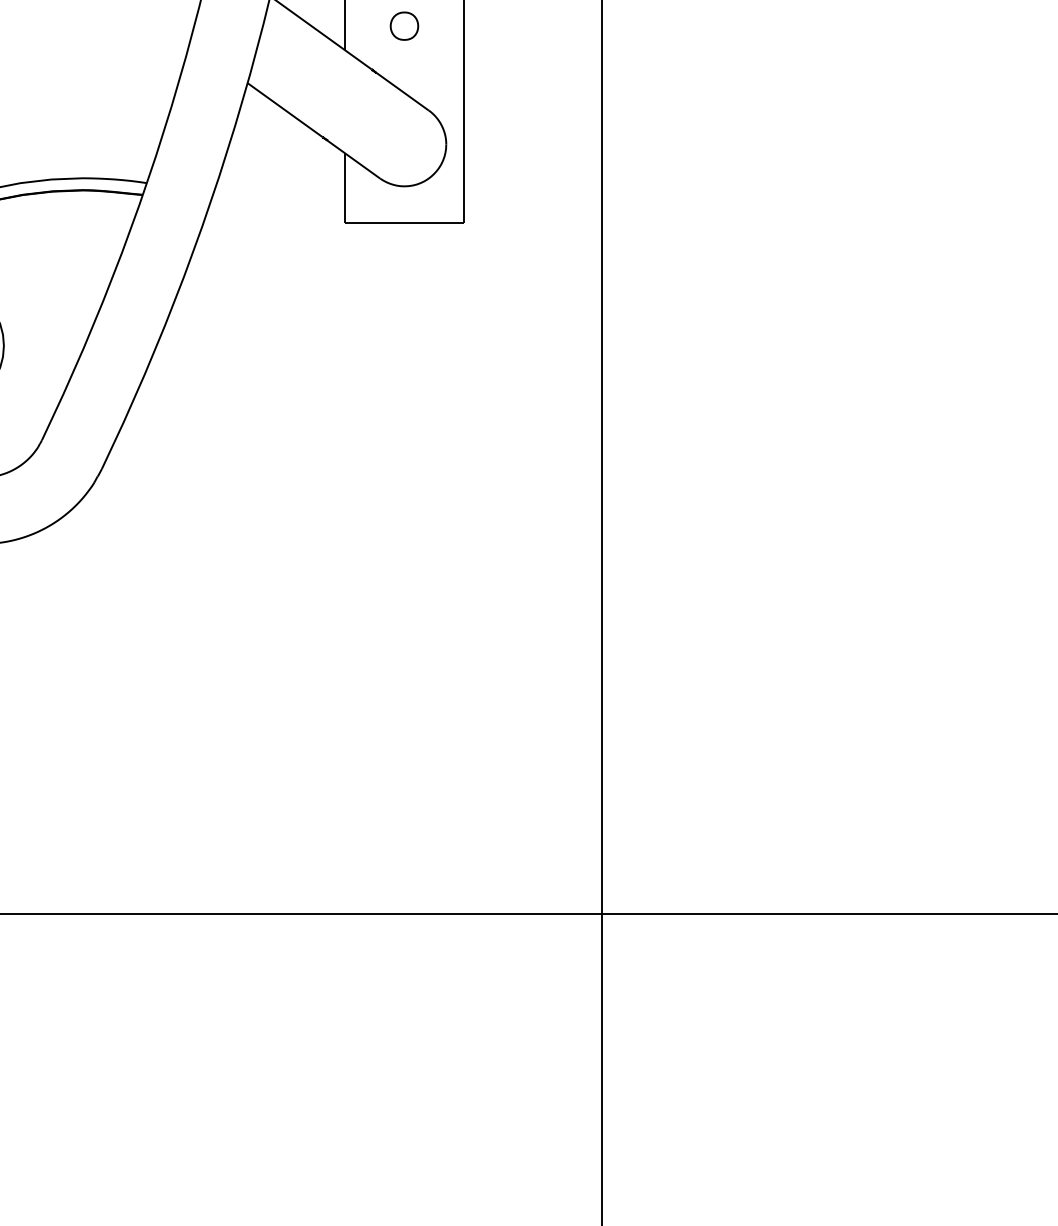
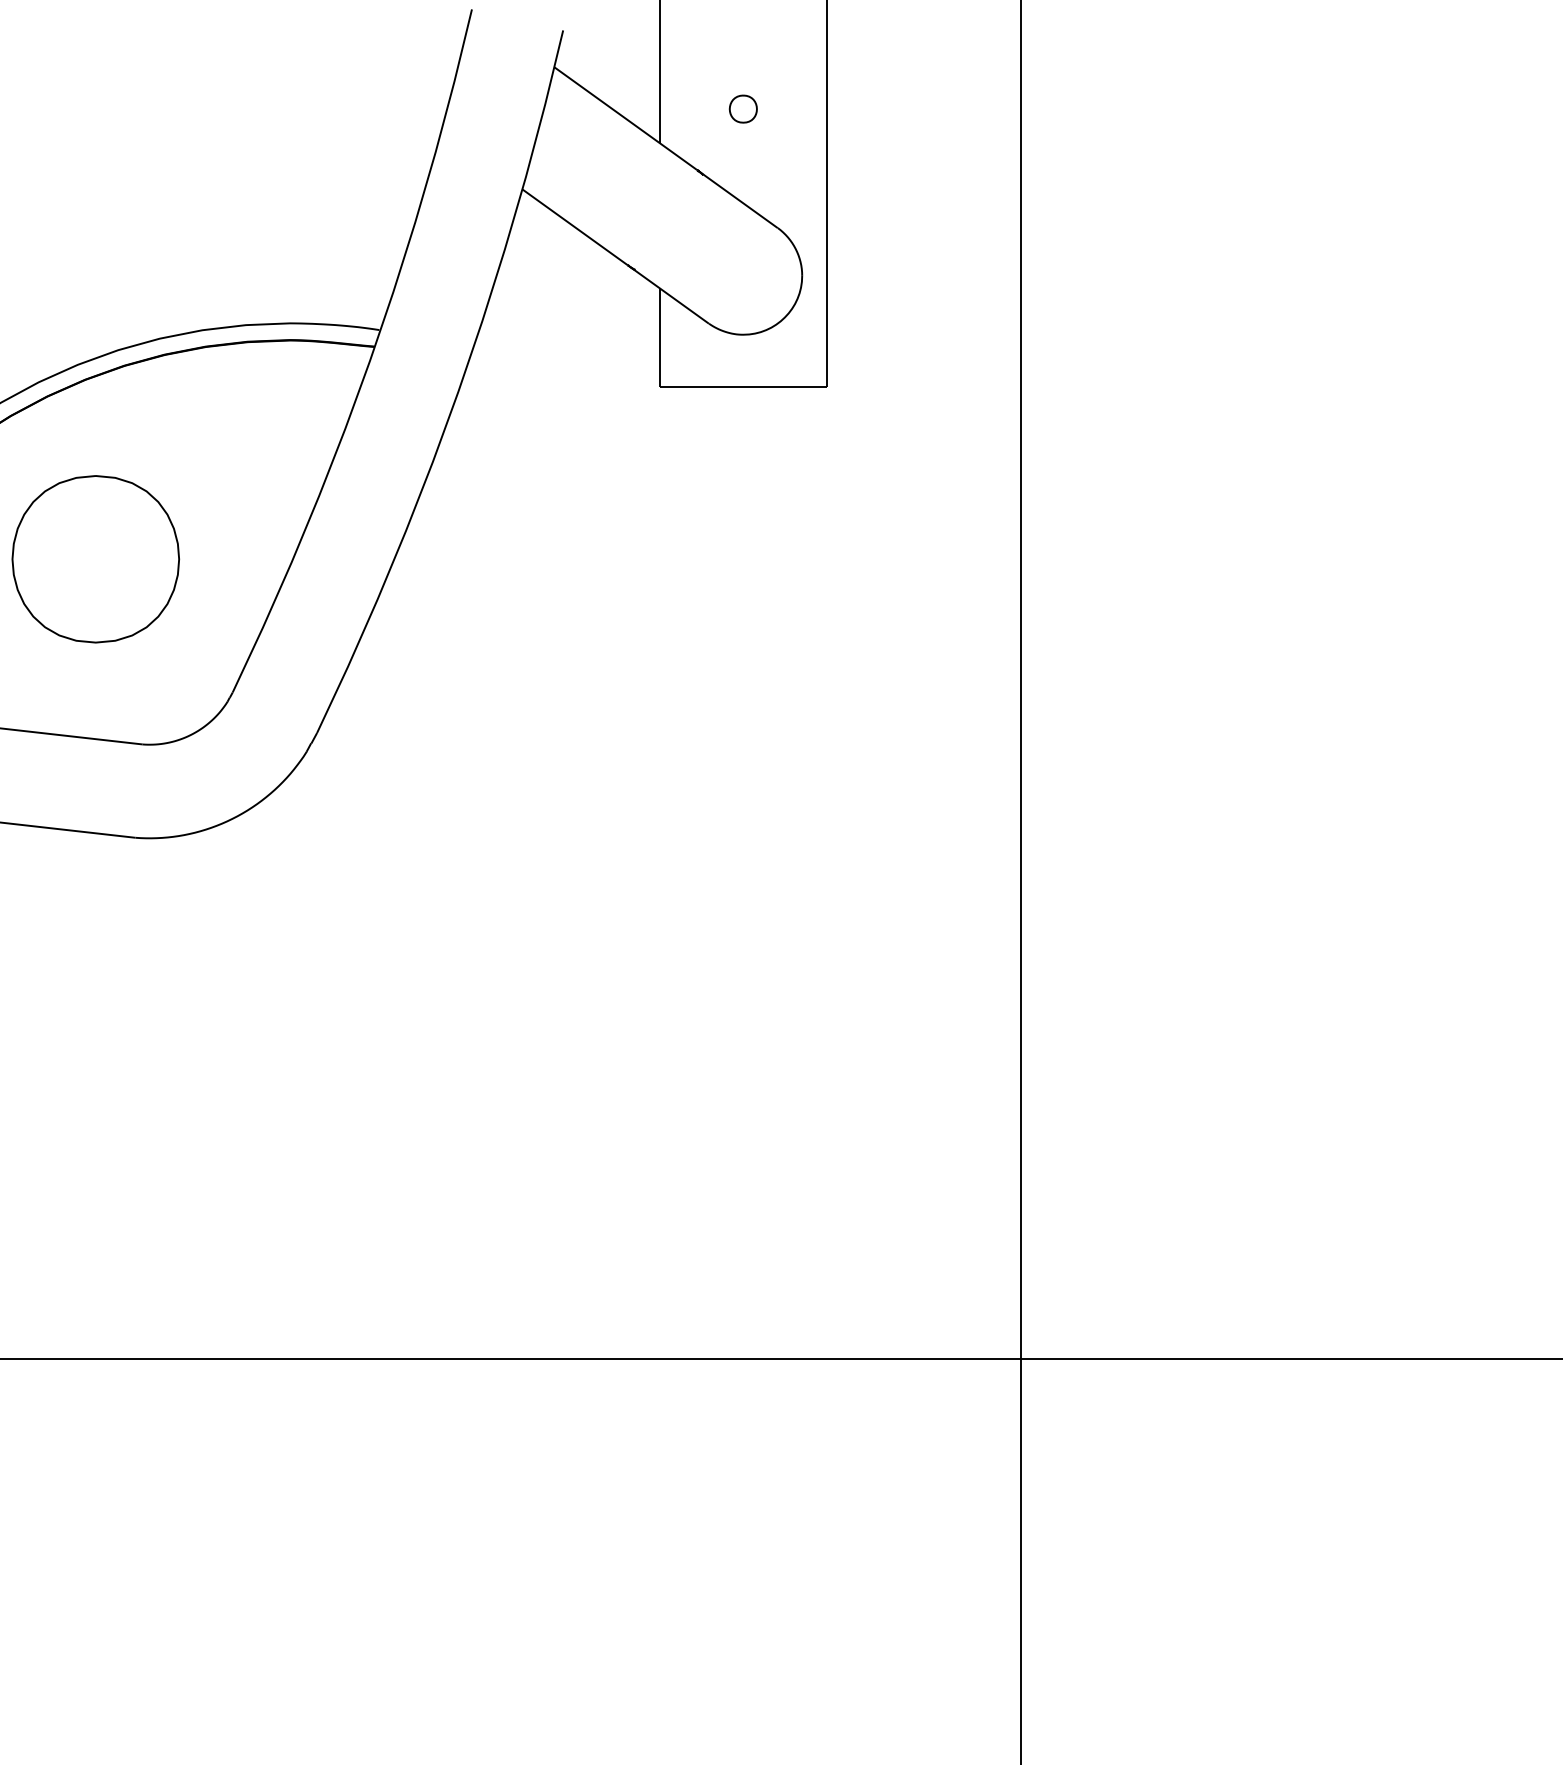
part: (404, 25) -> (743, 108), size x0.7

